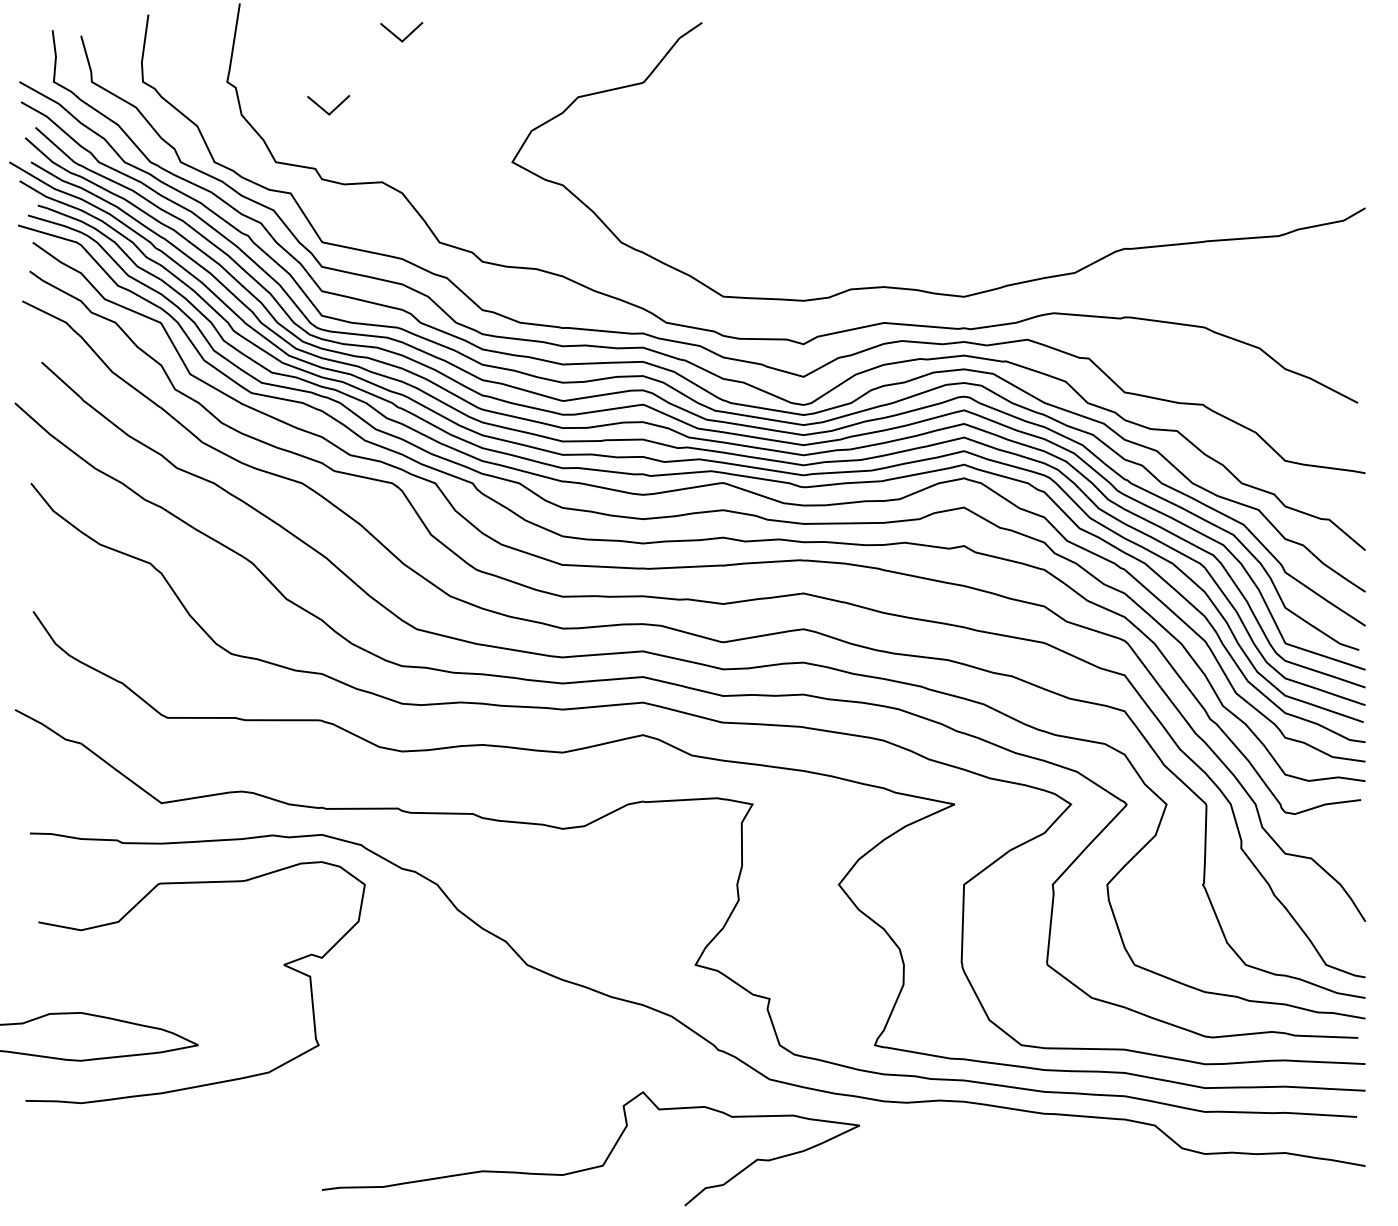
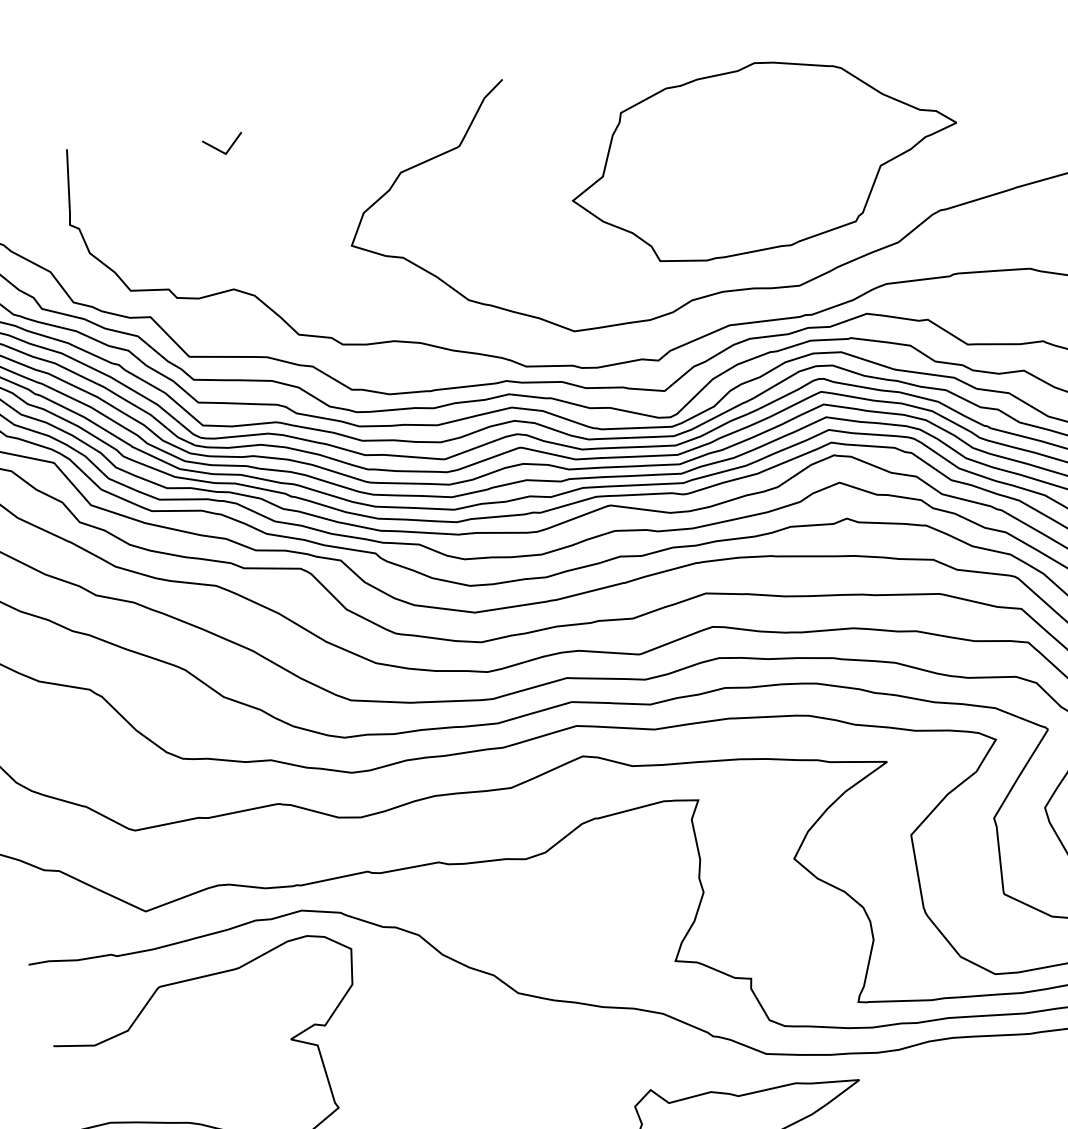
line: (324, 109) -> (166, 232), removed
part: (954, 155) -> (763, 155), added

